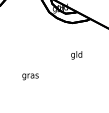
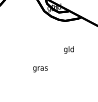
text: (30, 77) -> (40, 69), moved

